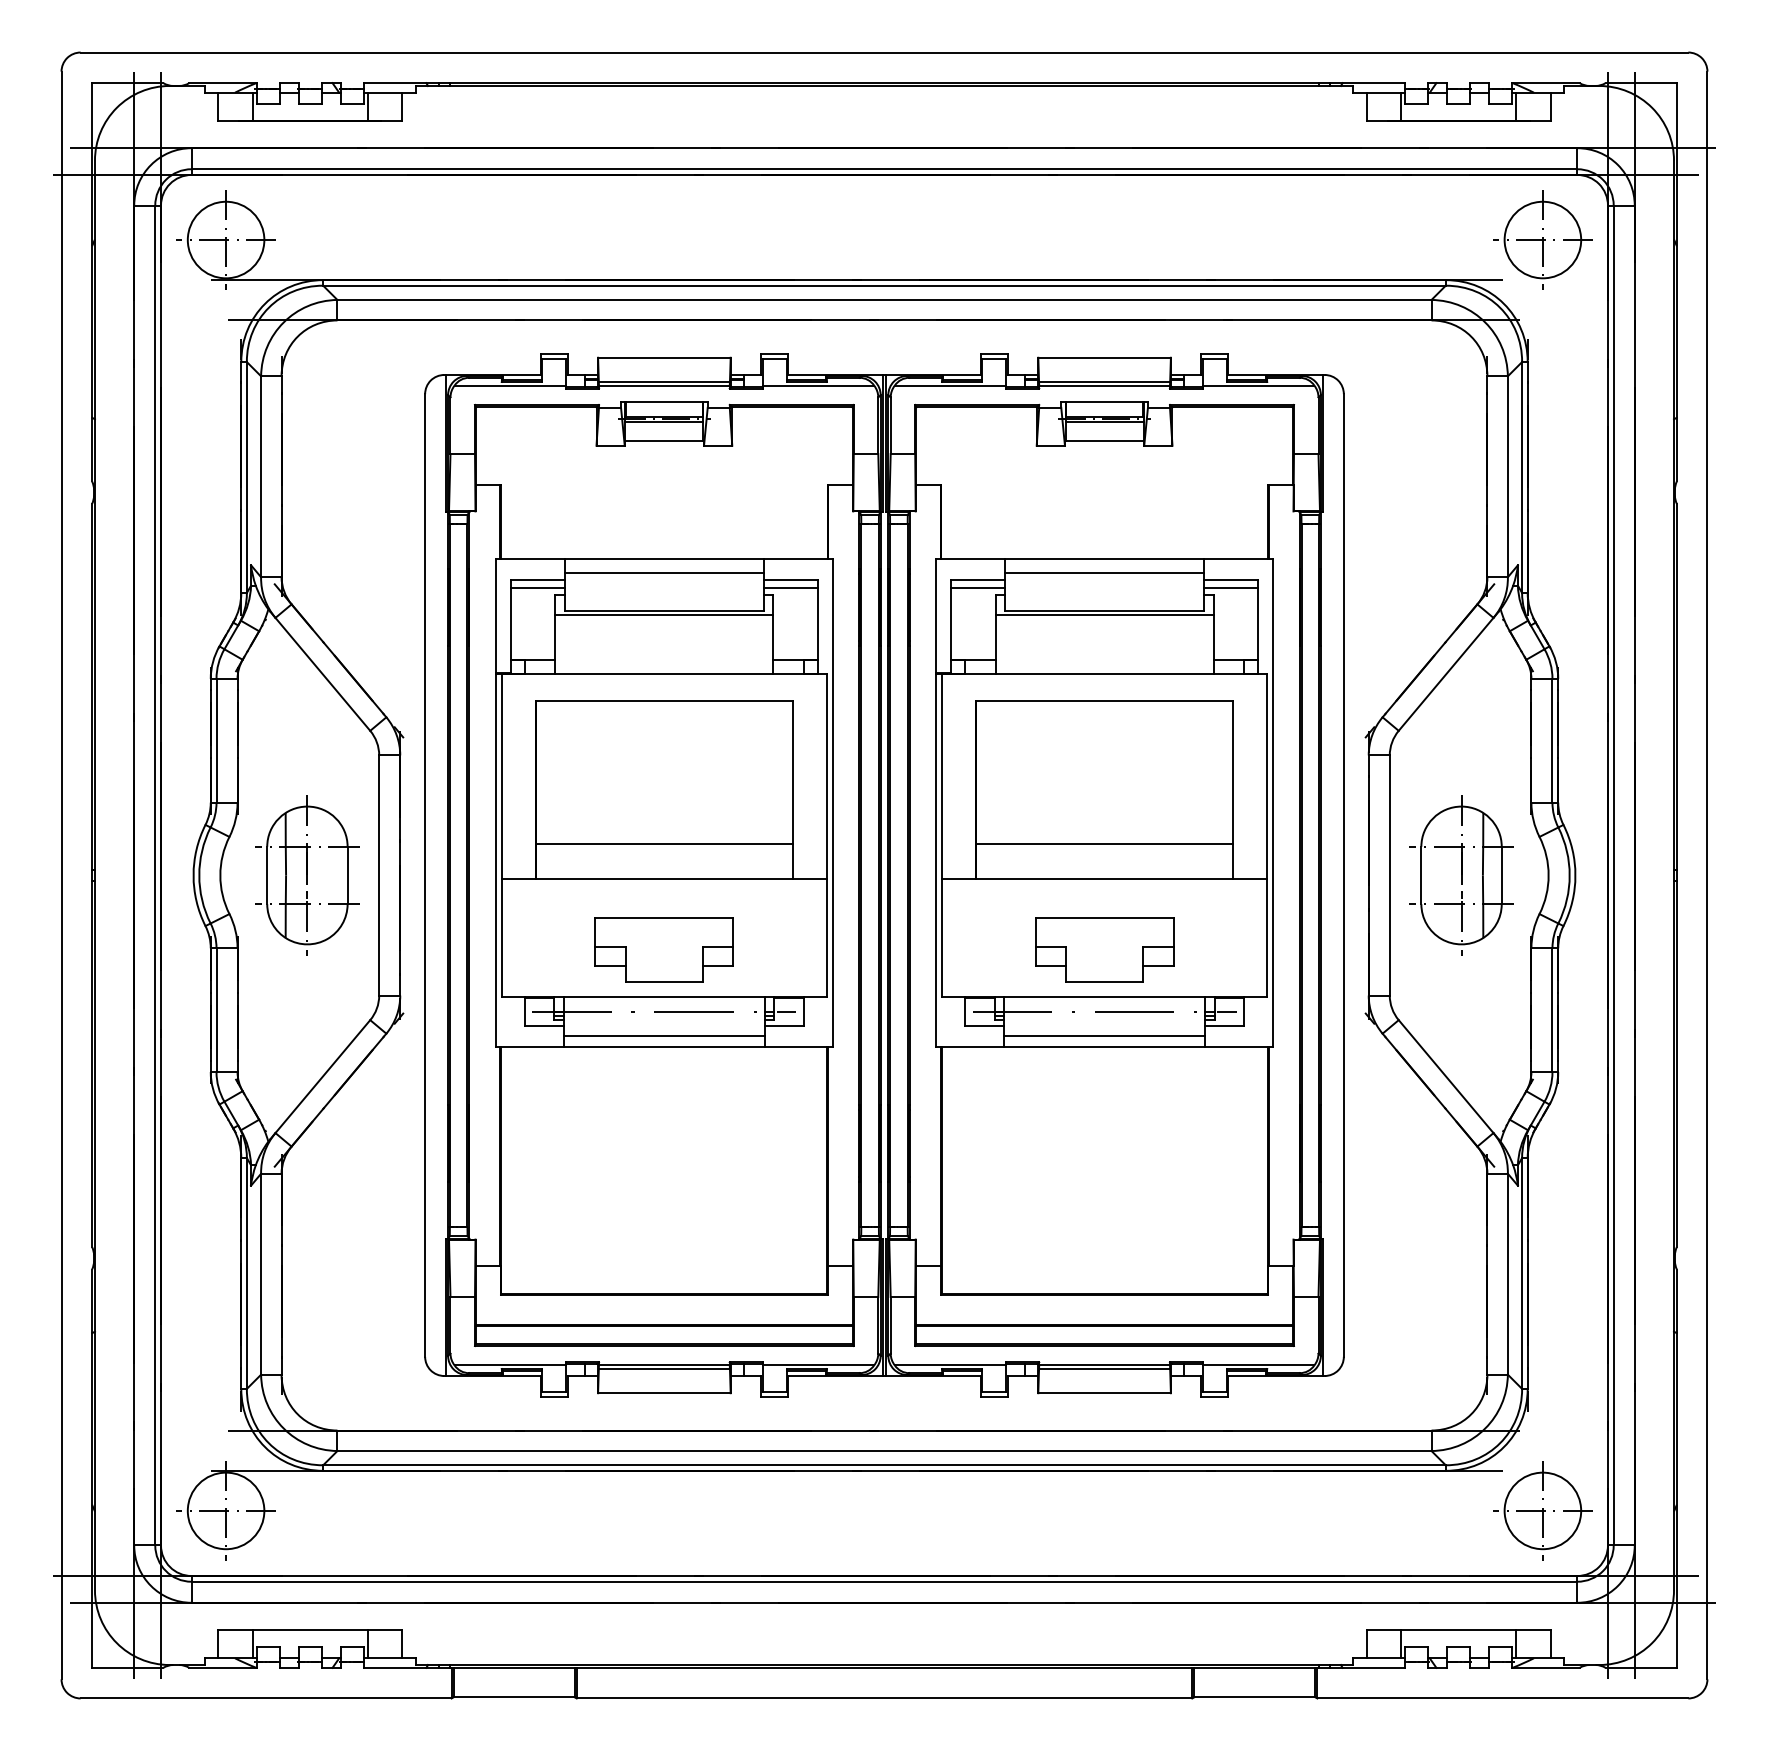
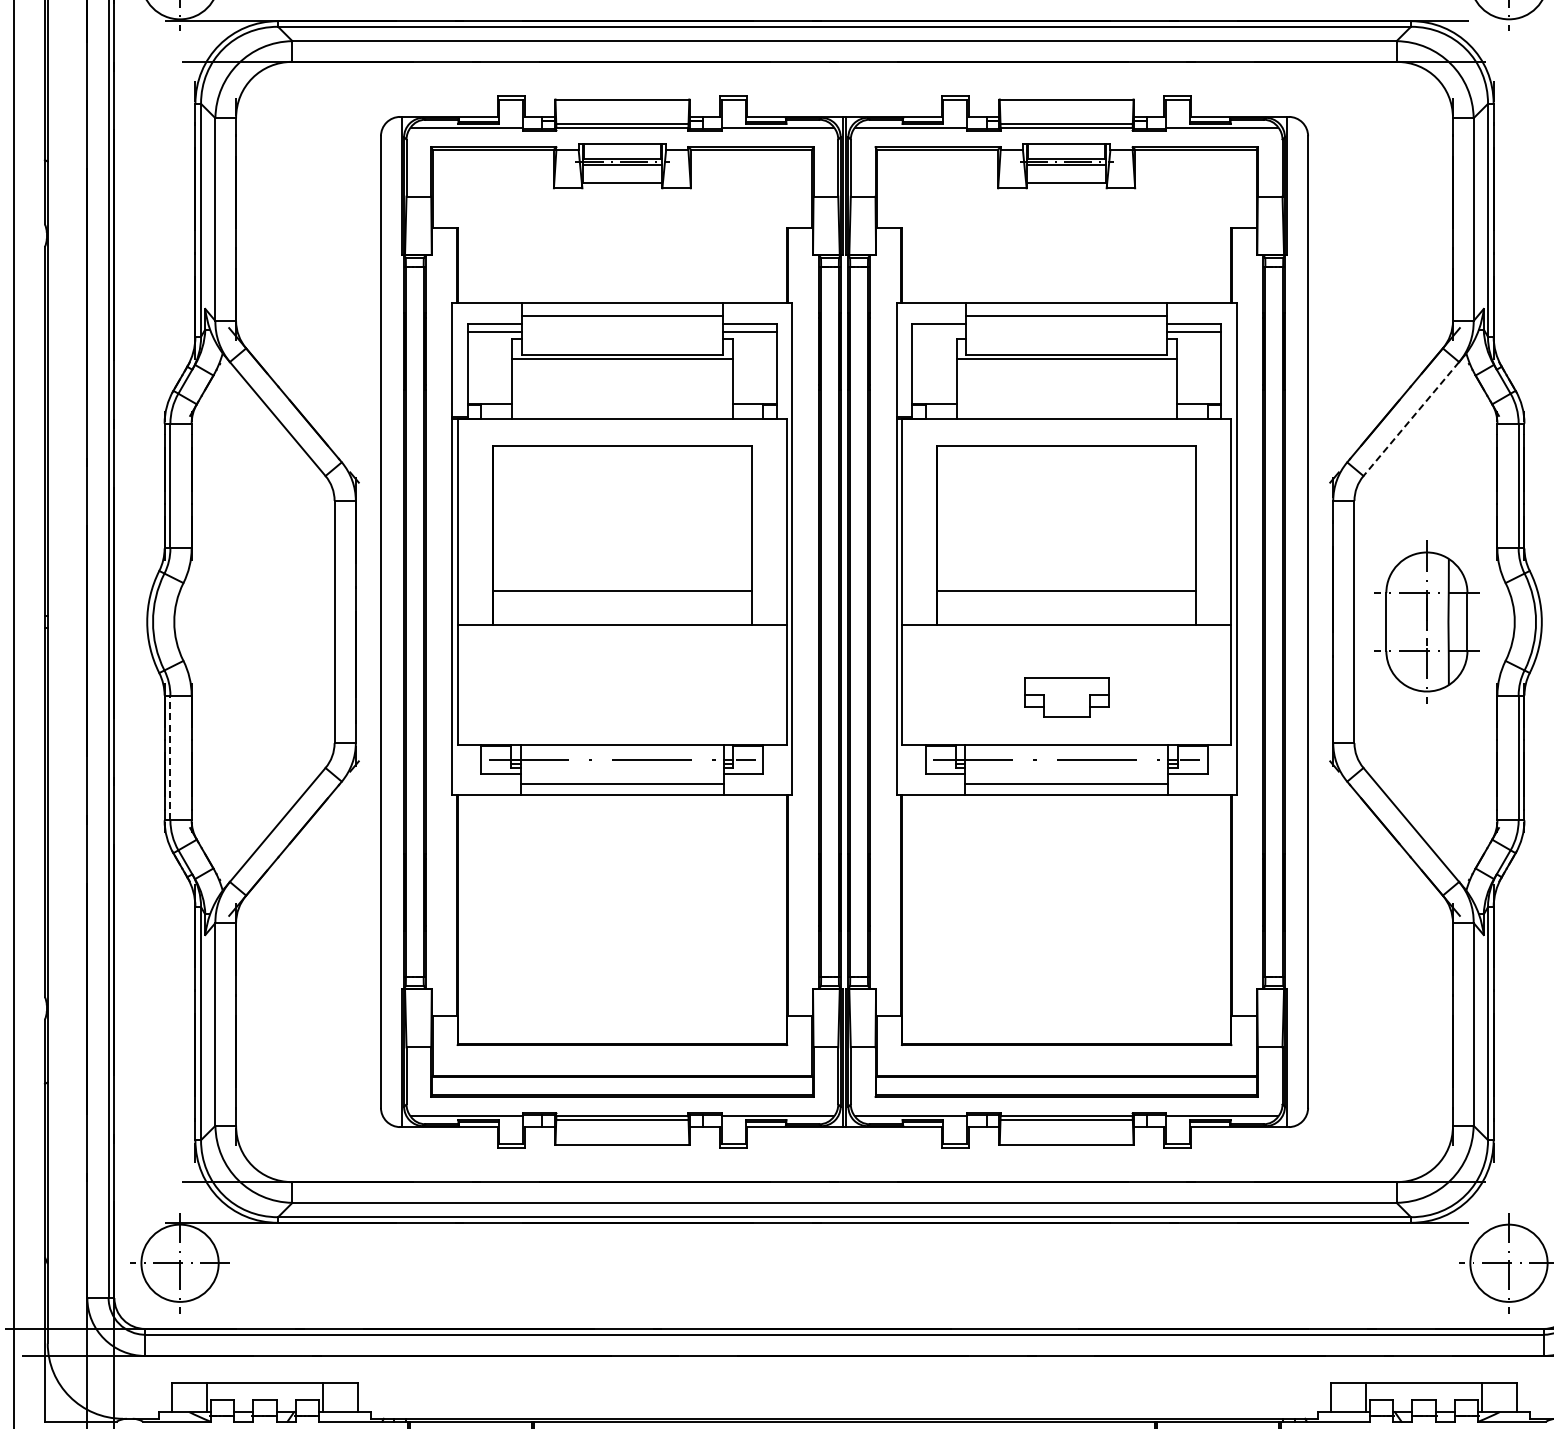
line: (978, 587) -> (939, 331), removed
line: (1446, 674) -> (1411, 419), solid -> dashed
part: (307, 875) -> (262, 622), removed
part: (663, 949) -> (621, 696), removed
part: (1104, 949) -> (1066, 696), size x0.6
line: (216, 1010) -> (170, 758), solid -> dashed

